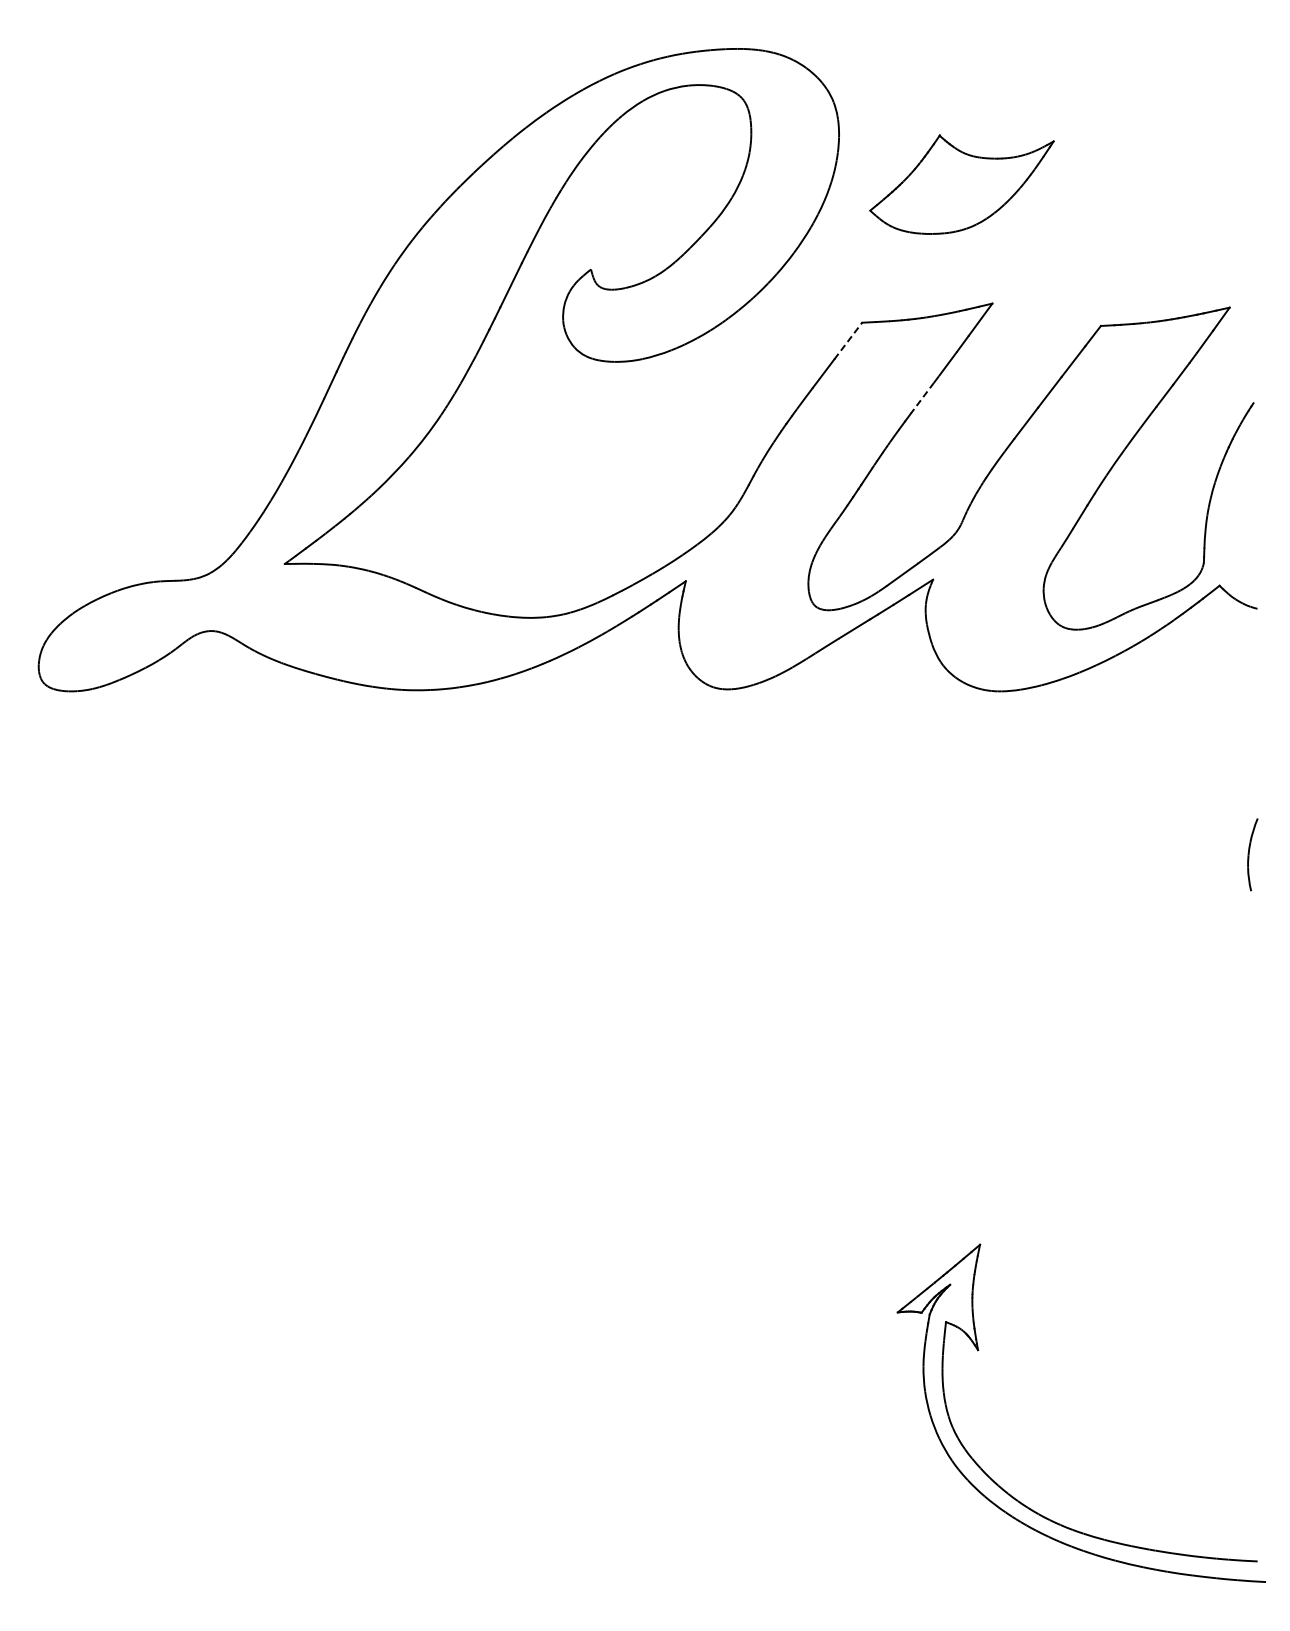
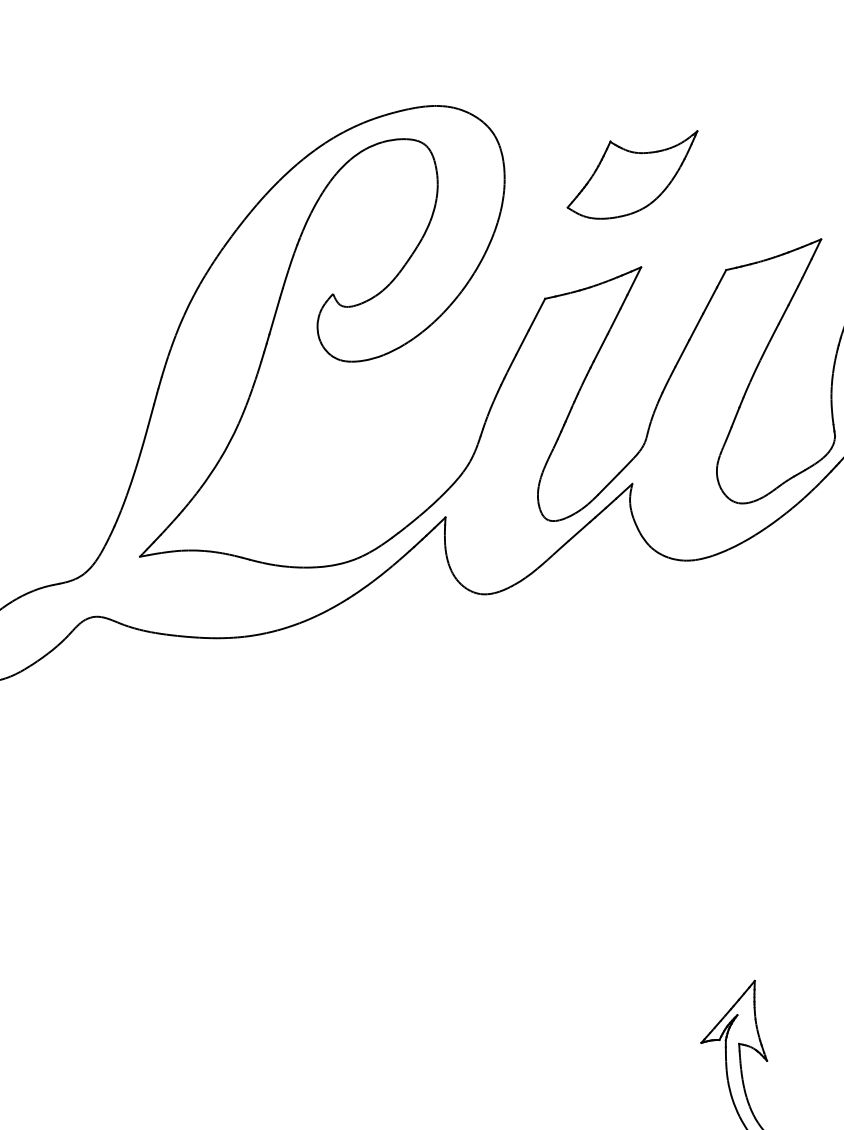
part: (961, 184) -> (633, 175), moved
line: (848, 340) -> (537, 314), dashed -> solid
line: (922, 398) -> (600, 348), dashed -> solid

